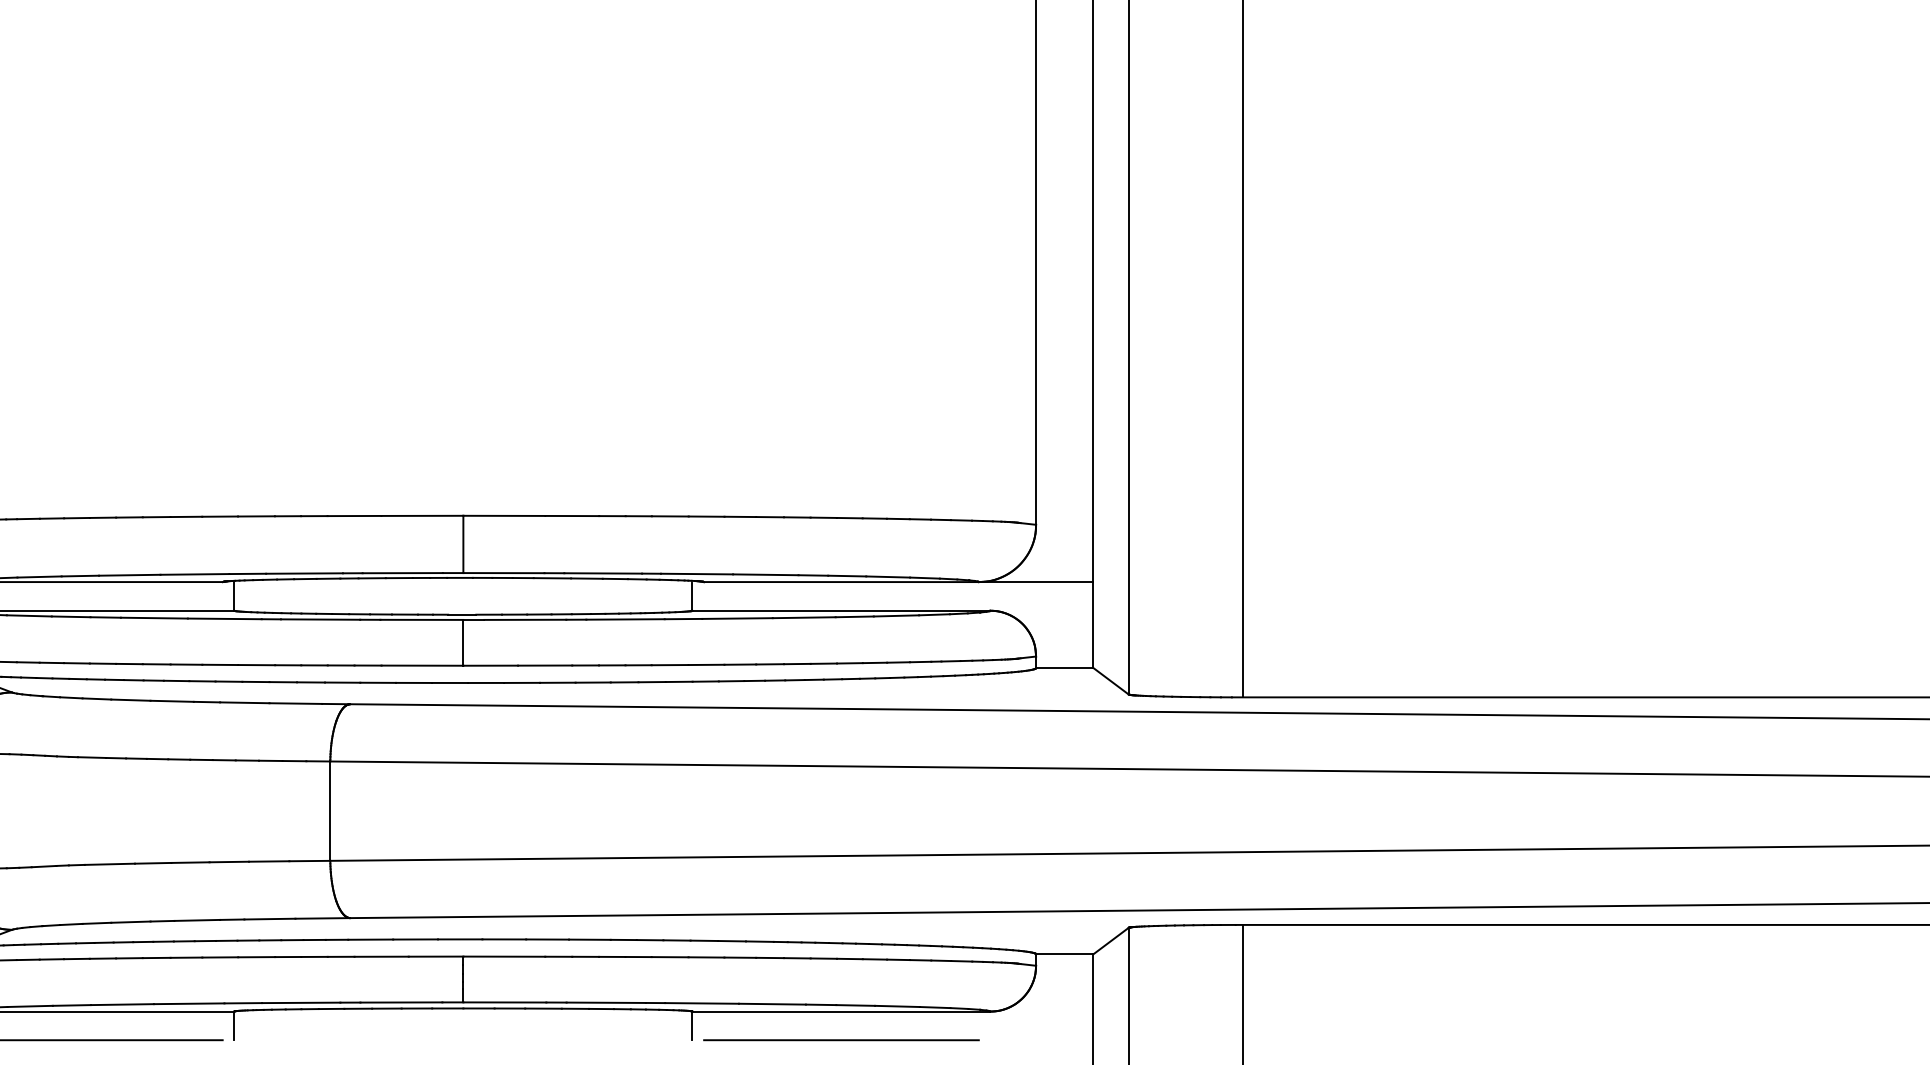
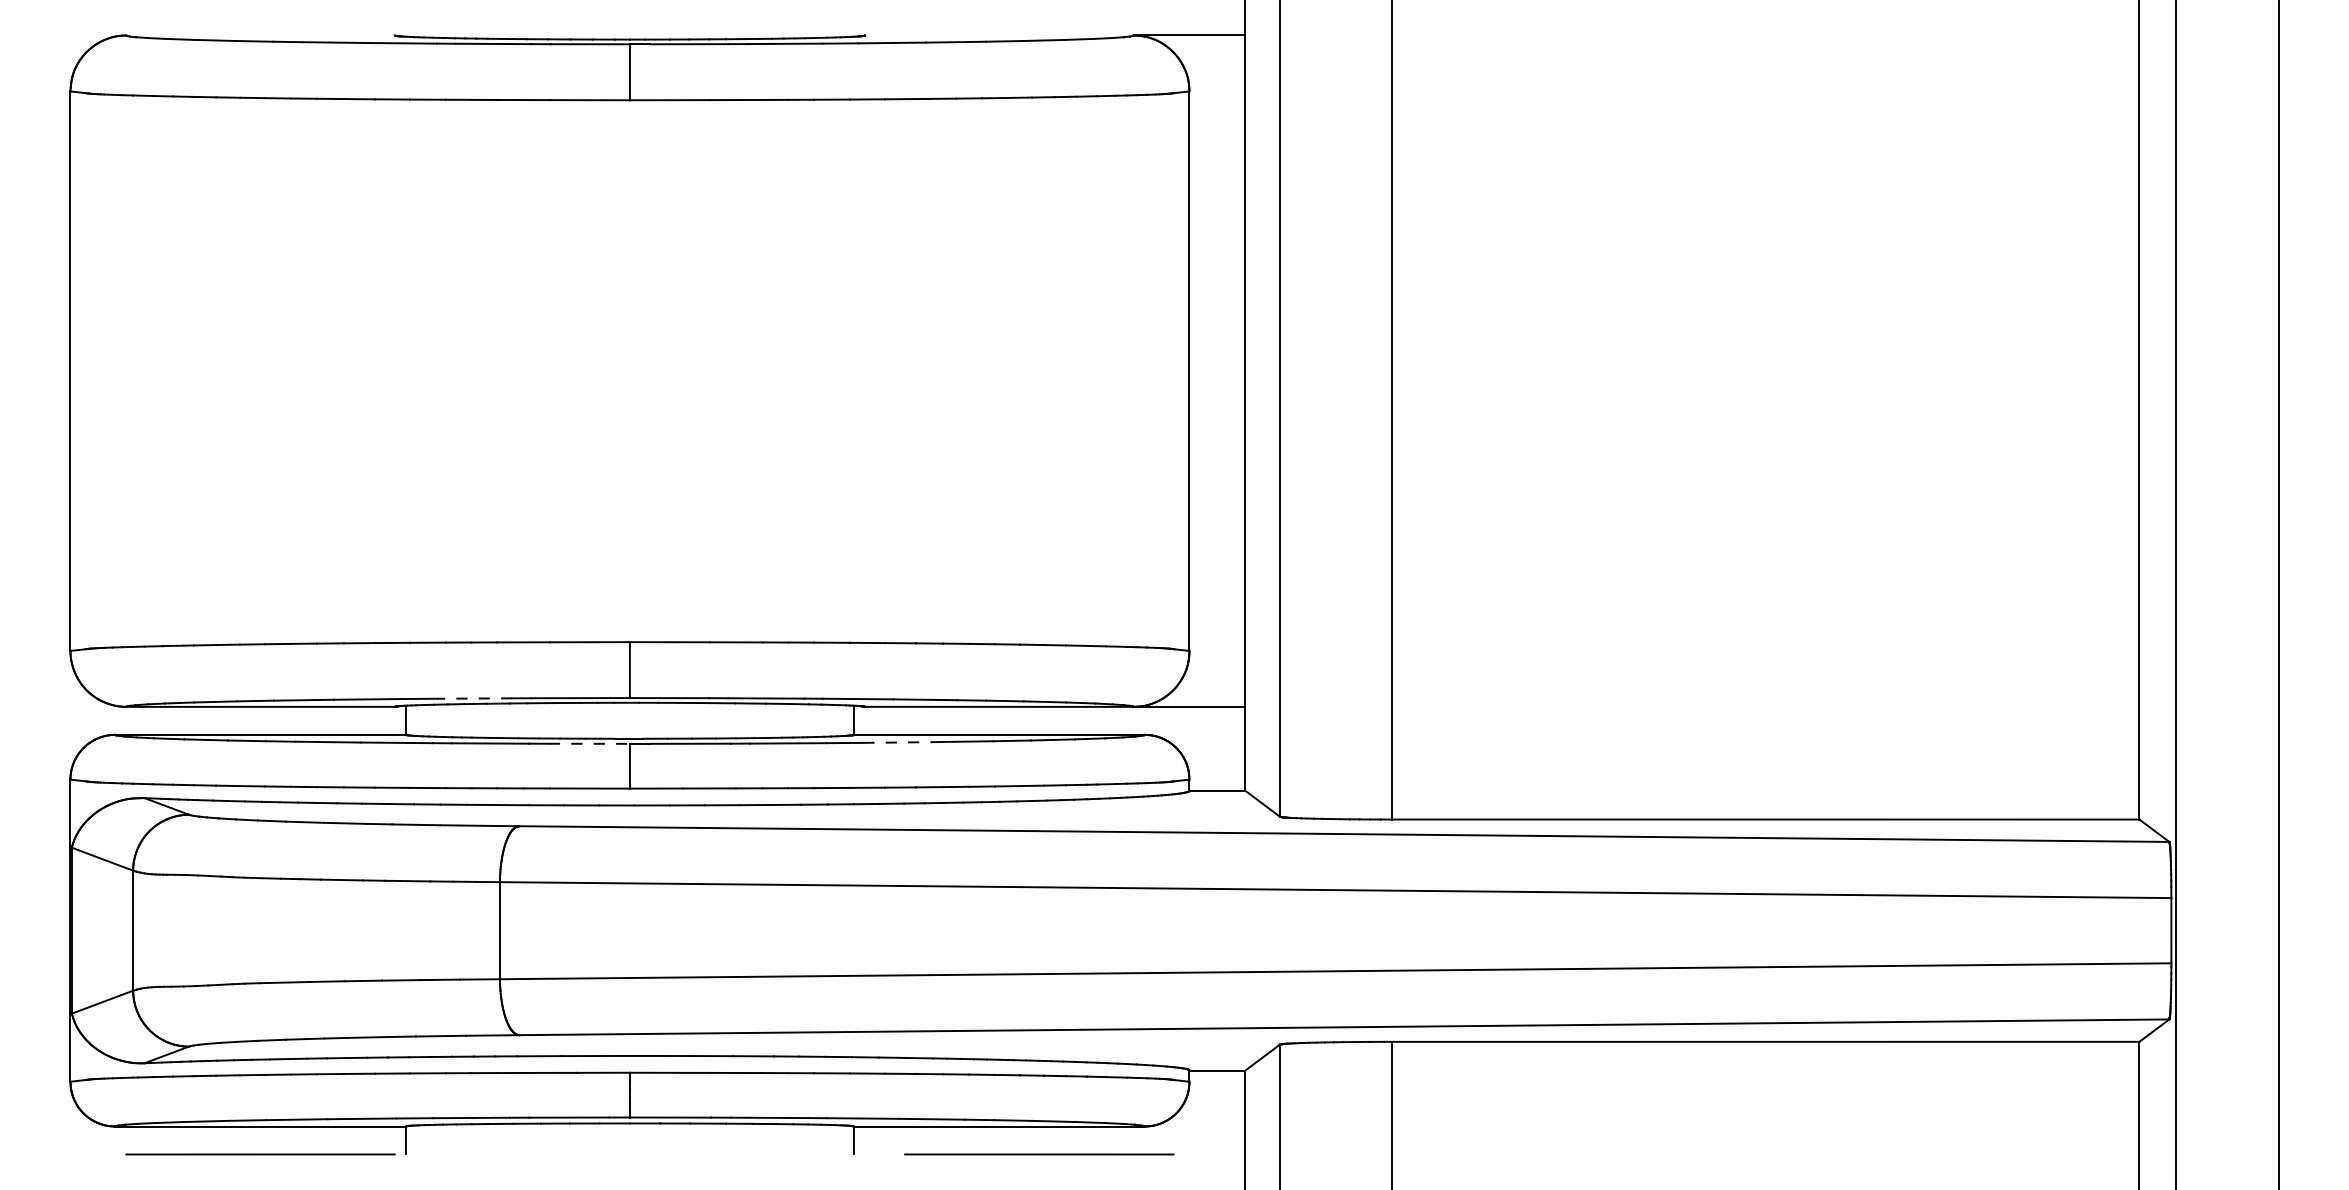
line: (304, 573) -> (474, 698), solid -> dashed
line: (738, 618) -> (898, 742), solid -> dashed
line: (422, 619) -> (589, 743), solid -> dashed
line: (841, 1040) -> (1039, 1154), moved

